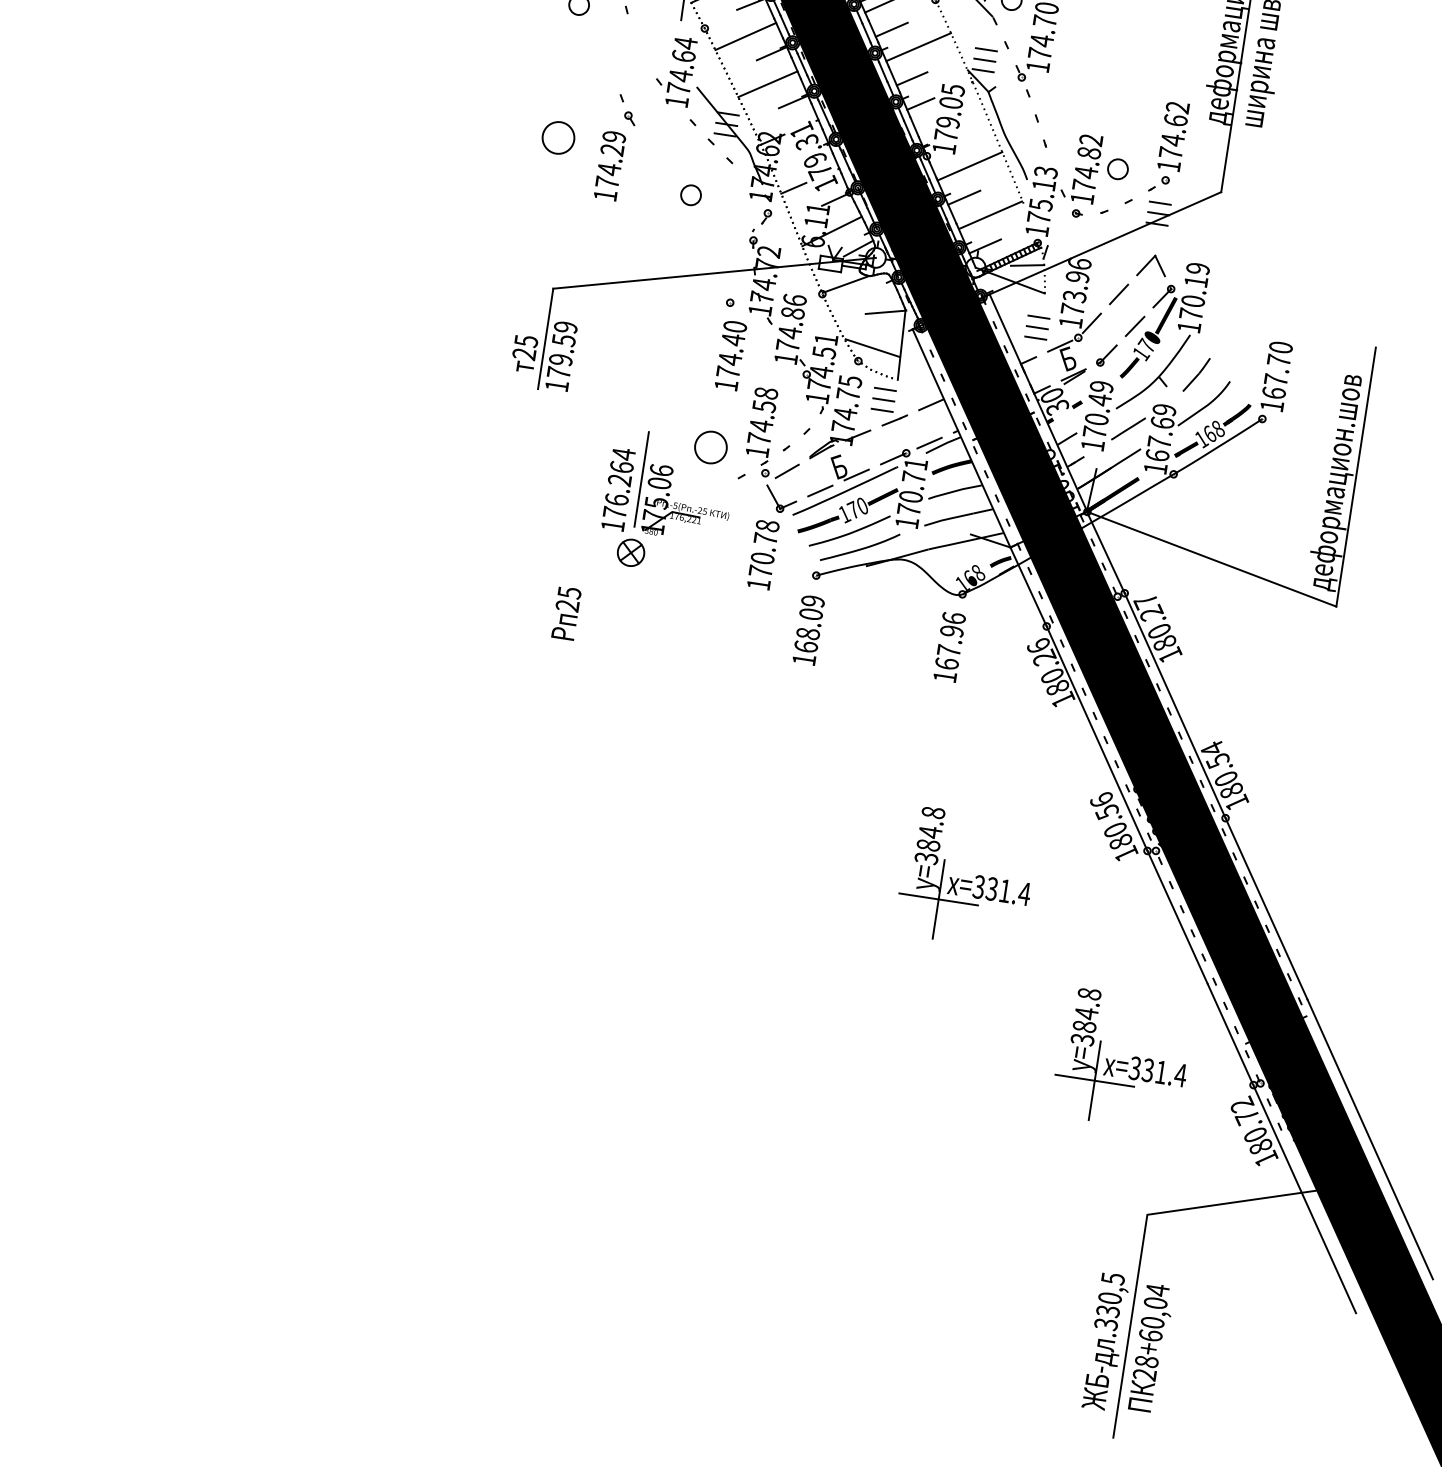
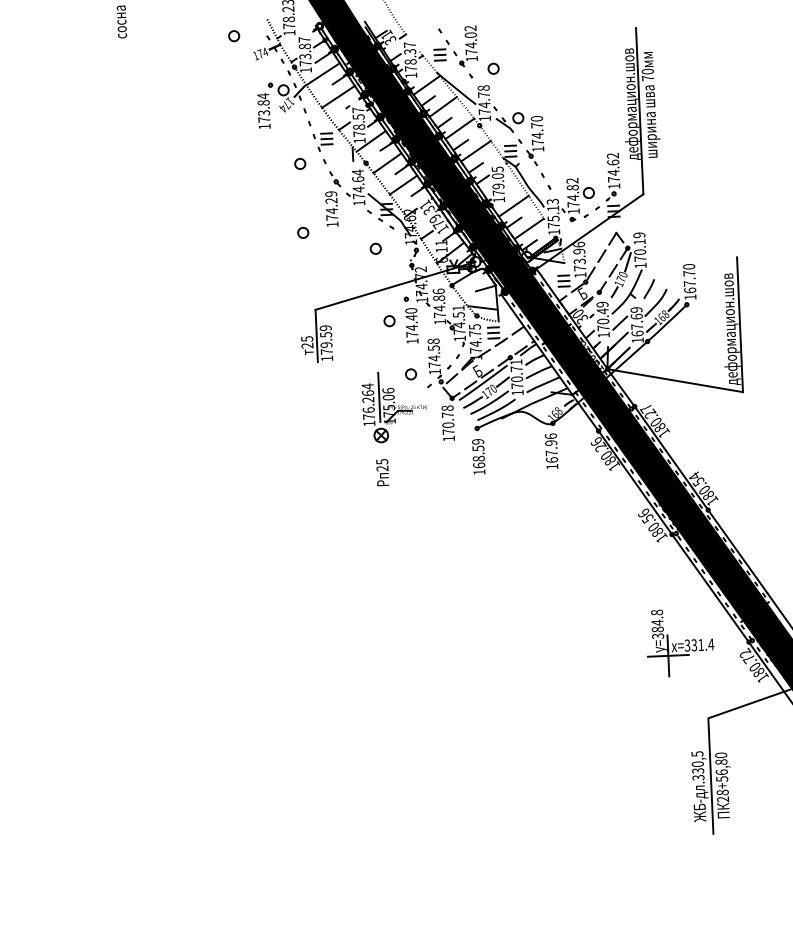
part: (559, 136) -> (303, 232), size x0.62
part: (617, 146) -> (333, 198), moved
part: (689, 338) -> (389, 321), added
part: (709, 447) -> (410, 374), size x0.62
text: (566, 613) -> (382, 472), moved
text: (811, 614) -> (478, 448), 168.09 -> 168.59
part: (966, 880) -> (583, 567), removed
text: (1154, 1311) -> (721, 766), 28+60,04 -> 28+56,80

